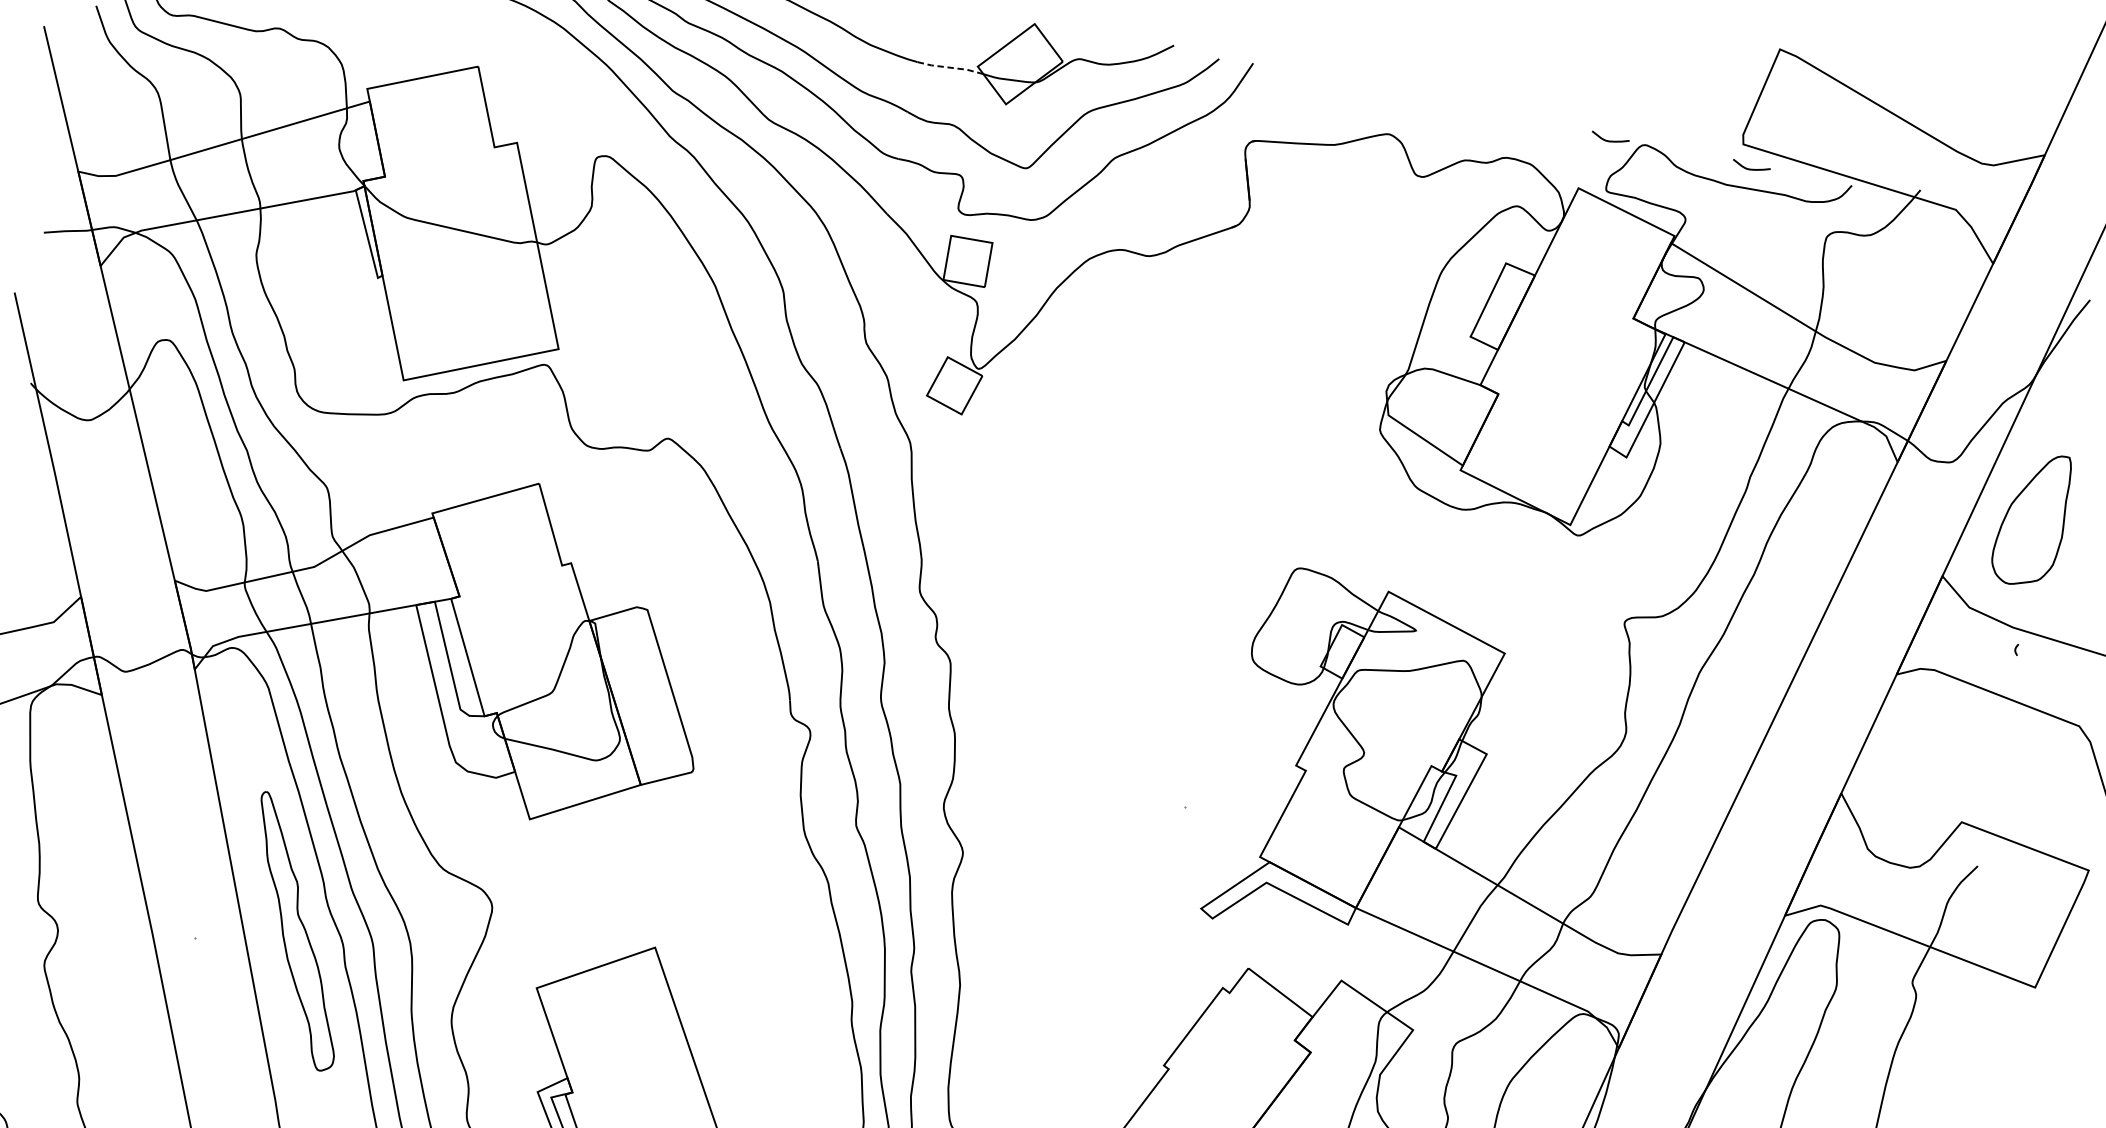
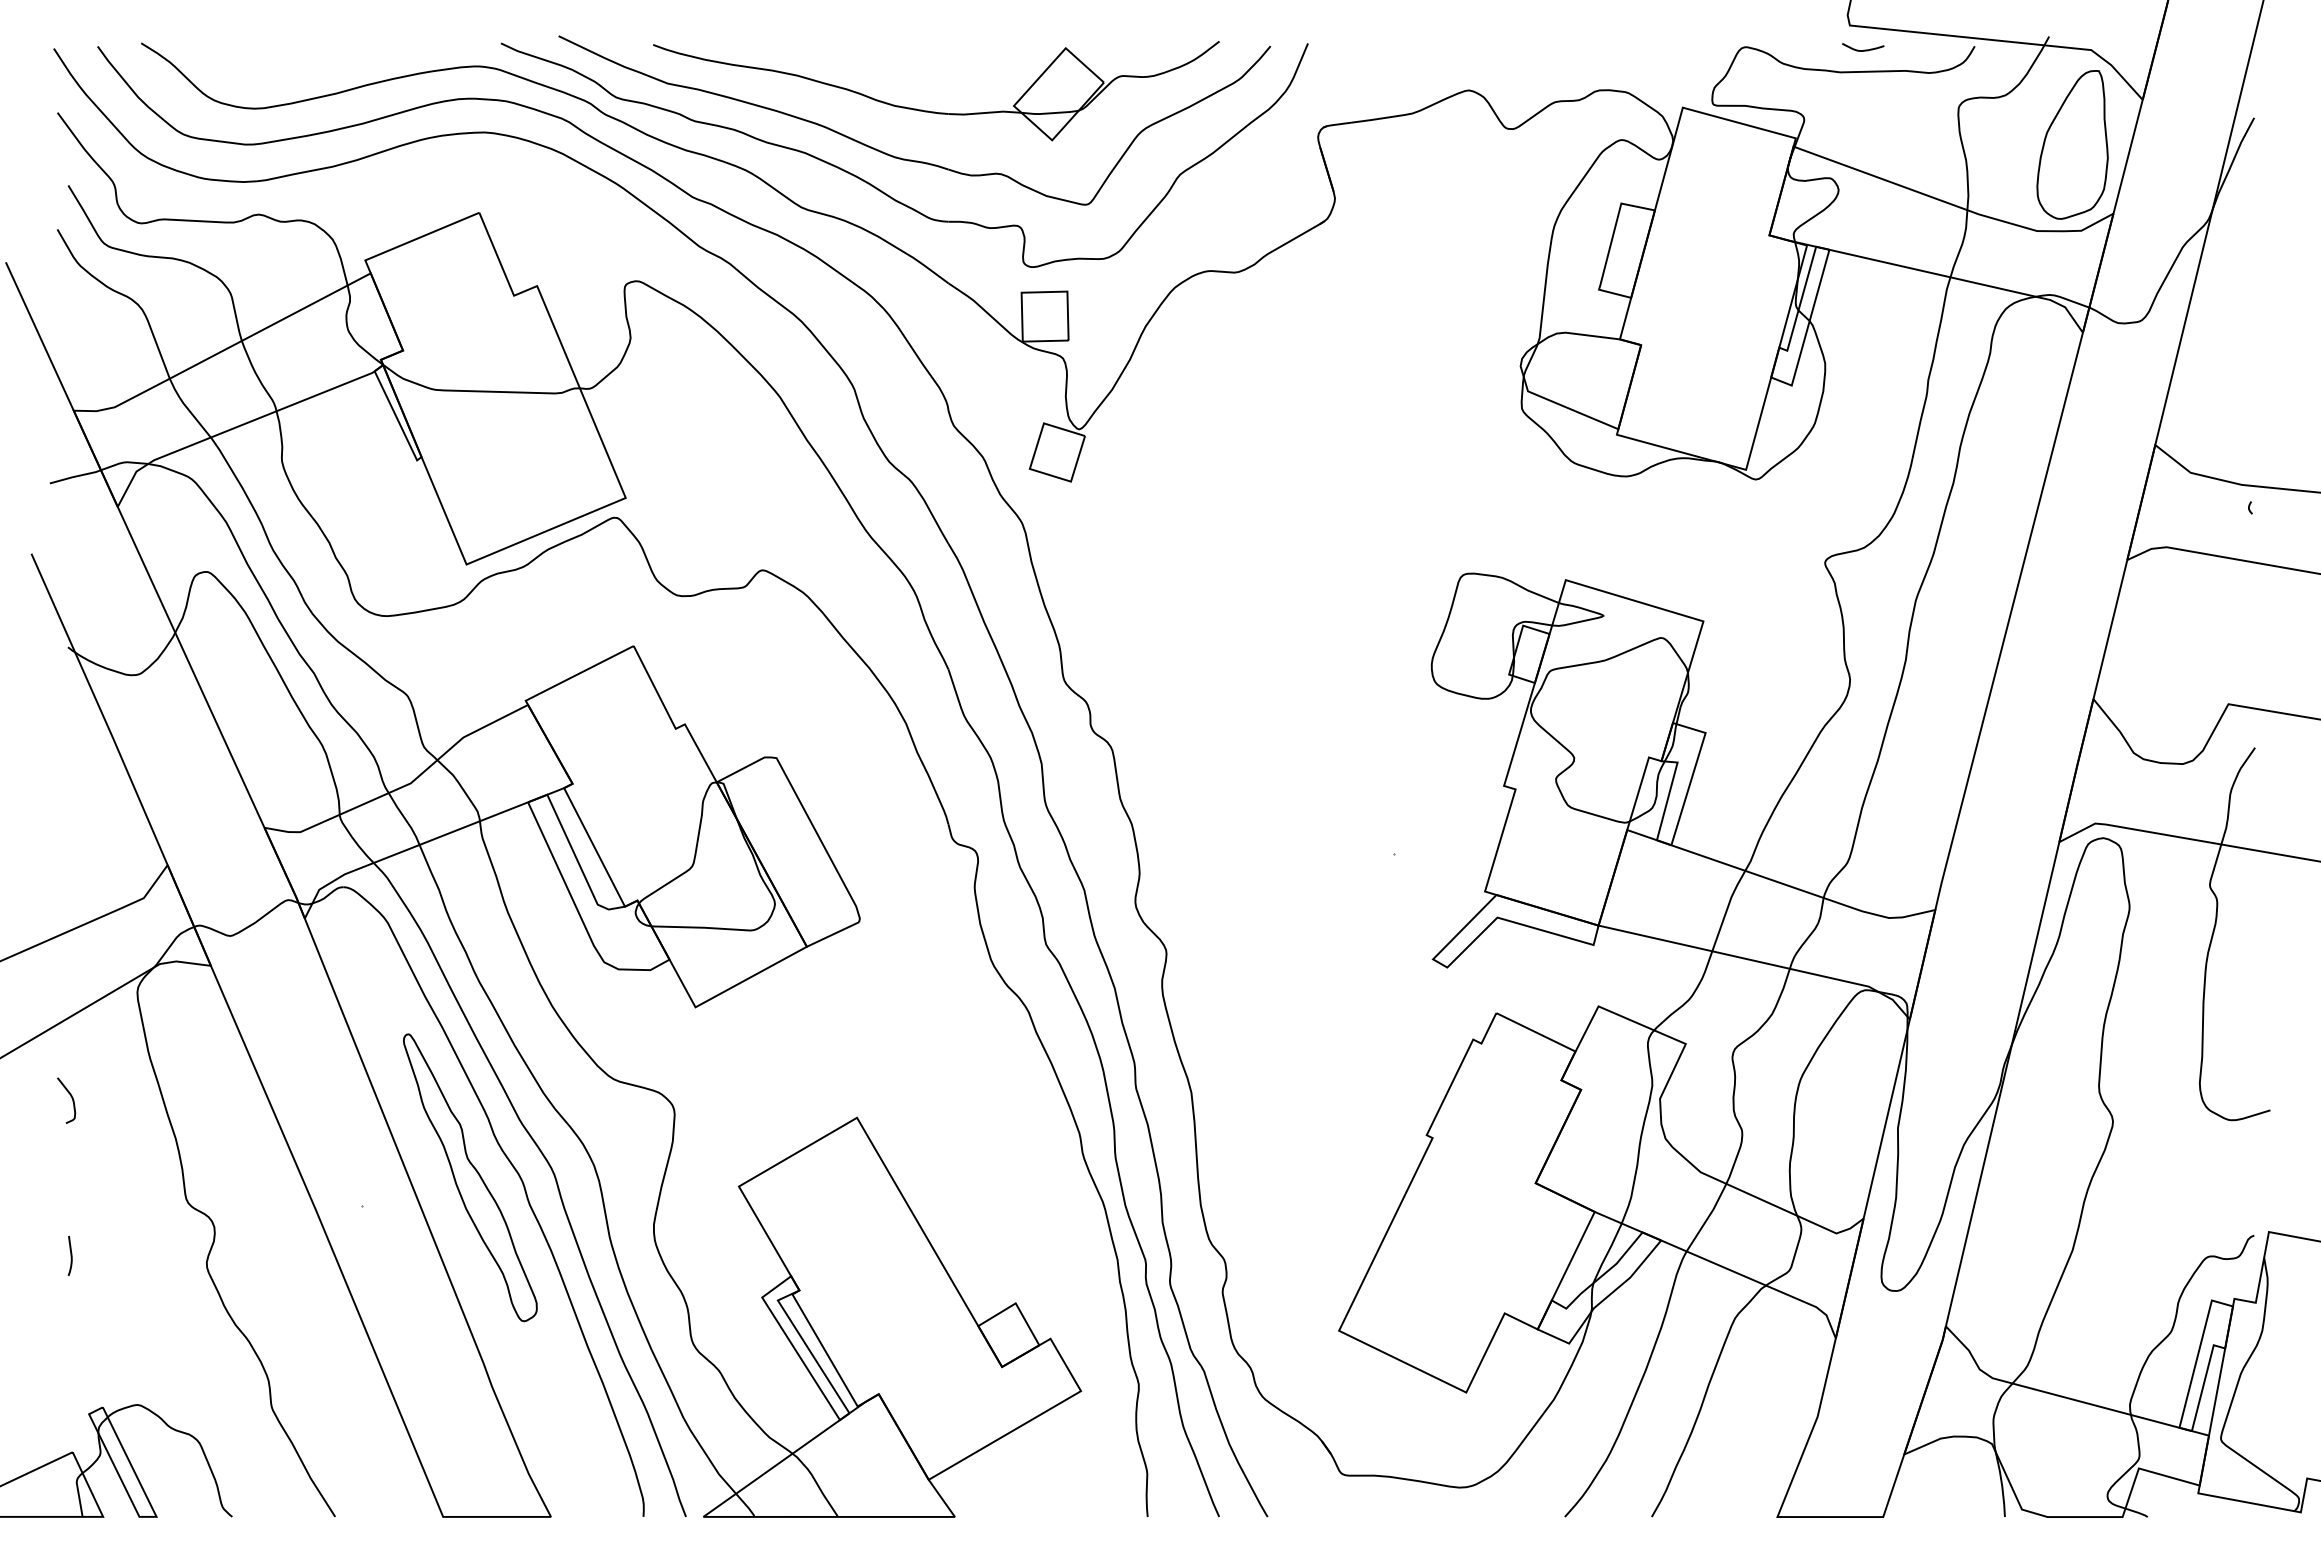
line: (950, 68) -> (984, 113), dashed -> solid
curve: (1611, 140) -> (1707, 49), removed
part: (2032, 518) -> (2072, 144), moved

